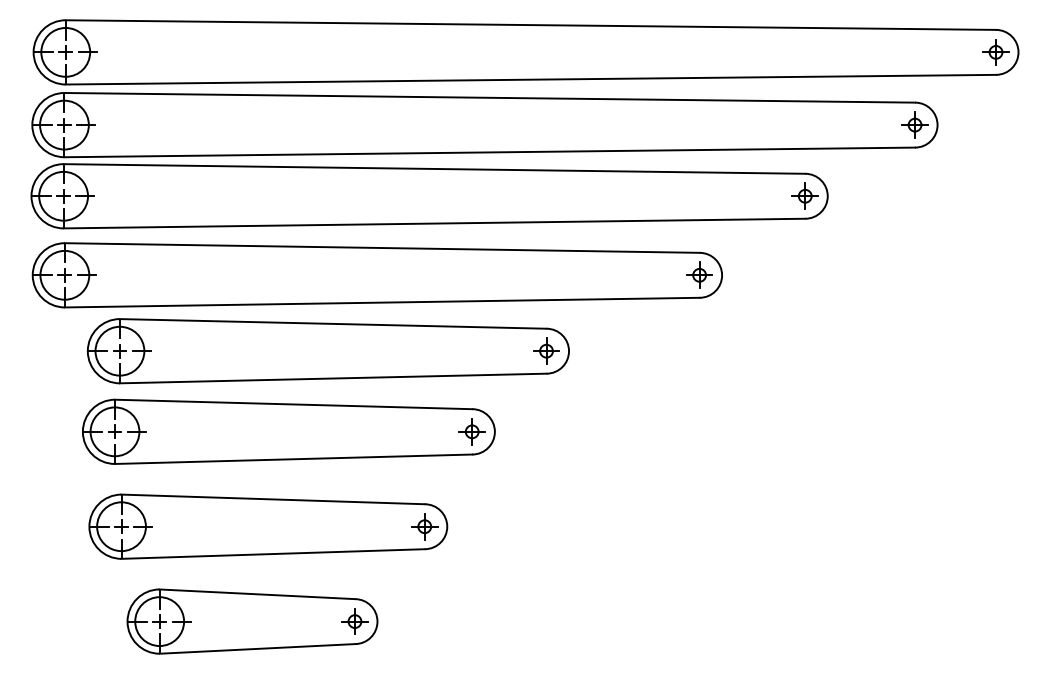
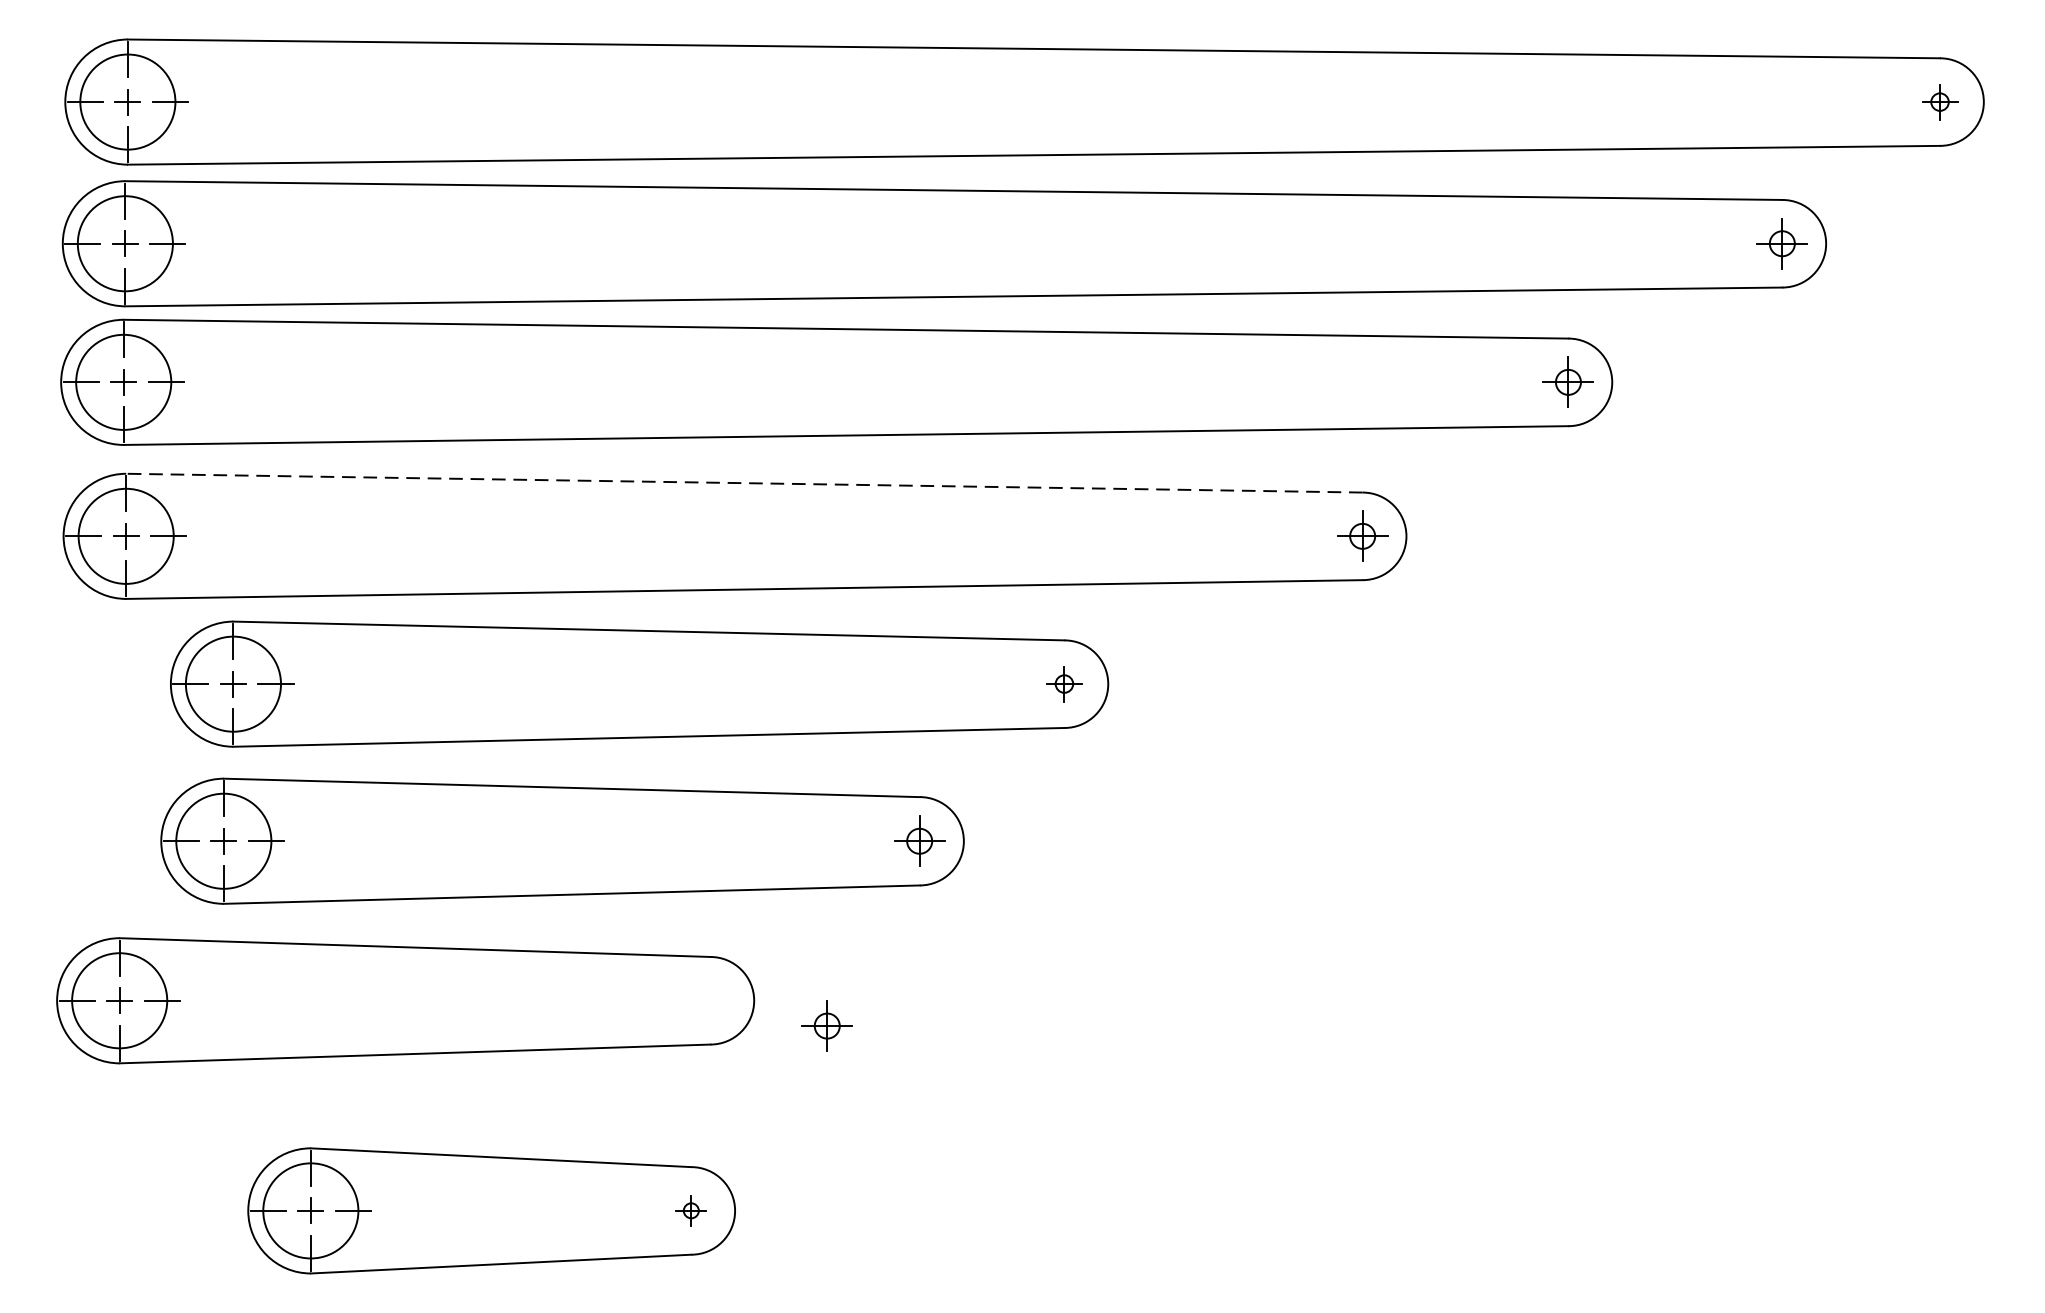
part: (995, 52) -> (1939, 102), size x0.7
line: (381, 248) -> (742, 484), solid -> dashed
part: (546, 350) -> (1064, 682), size x0.7
part: (268, 526) -> (405, 1000), moved
part: (354, 621) -> (690, 1210), size x0.6

